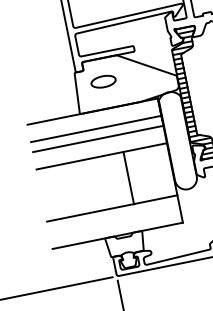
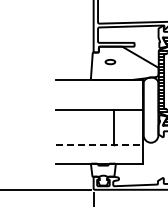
part: (103, 80) -> (110, 61), size x0.6
line: (96, 128) -> (99, 91), removed
line: (98, 139) -> (99, 98), removed
line: (112, 208) -> (99, 145), solid -> dashed

